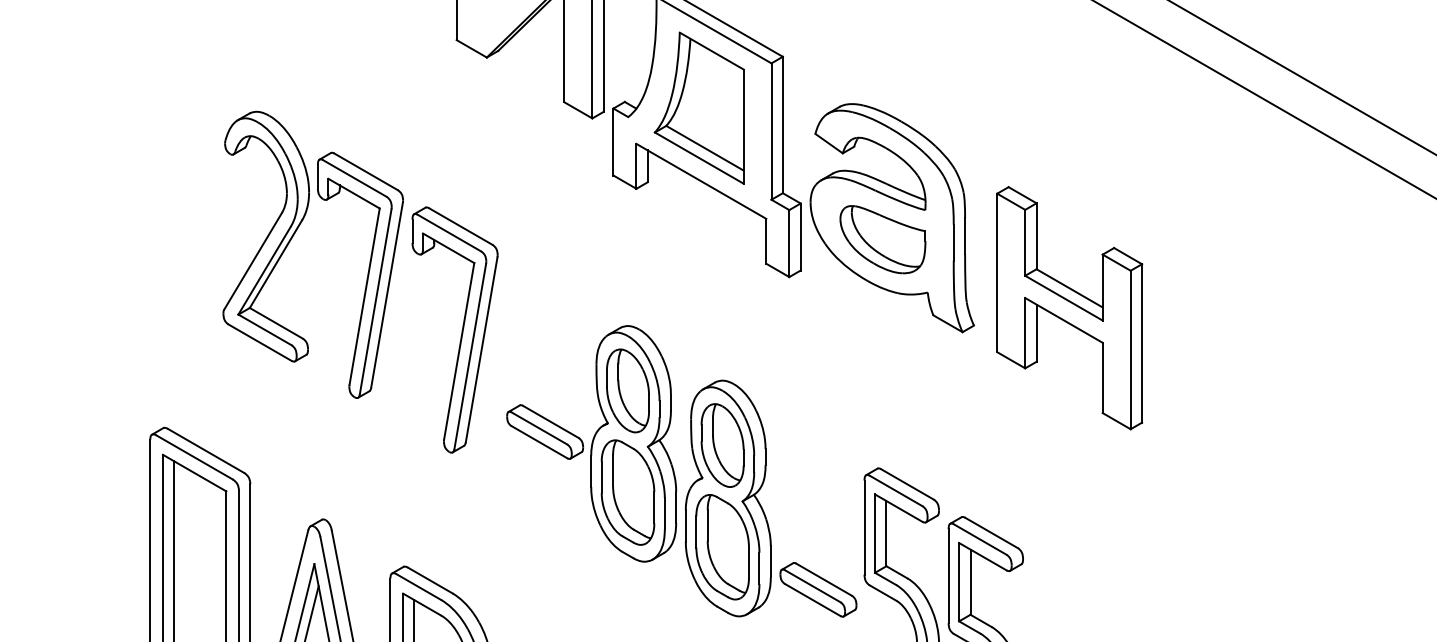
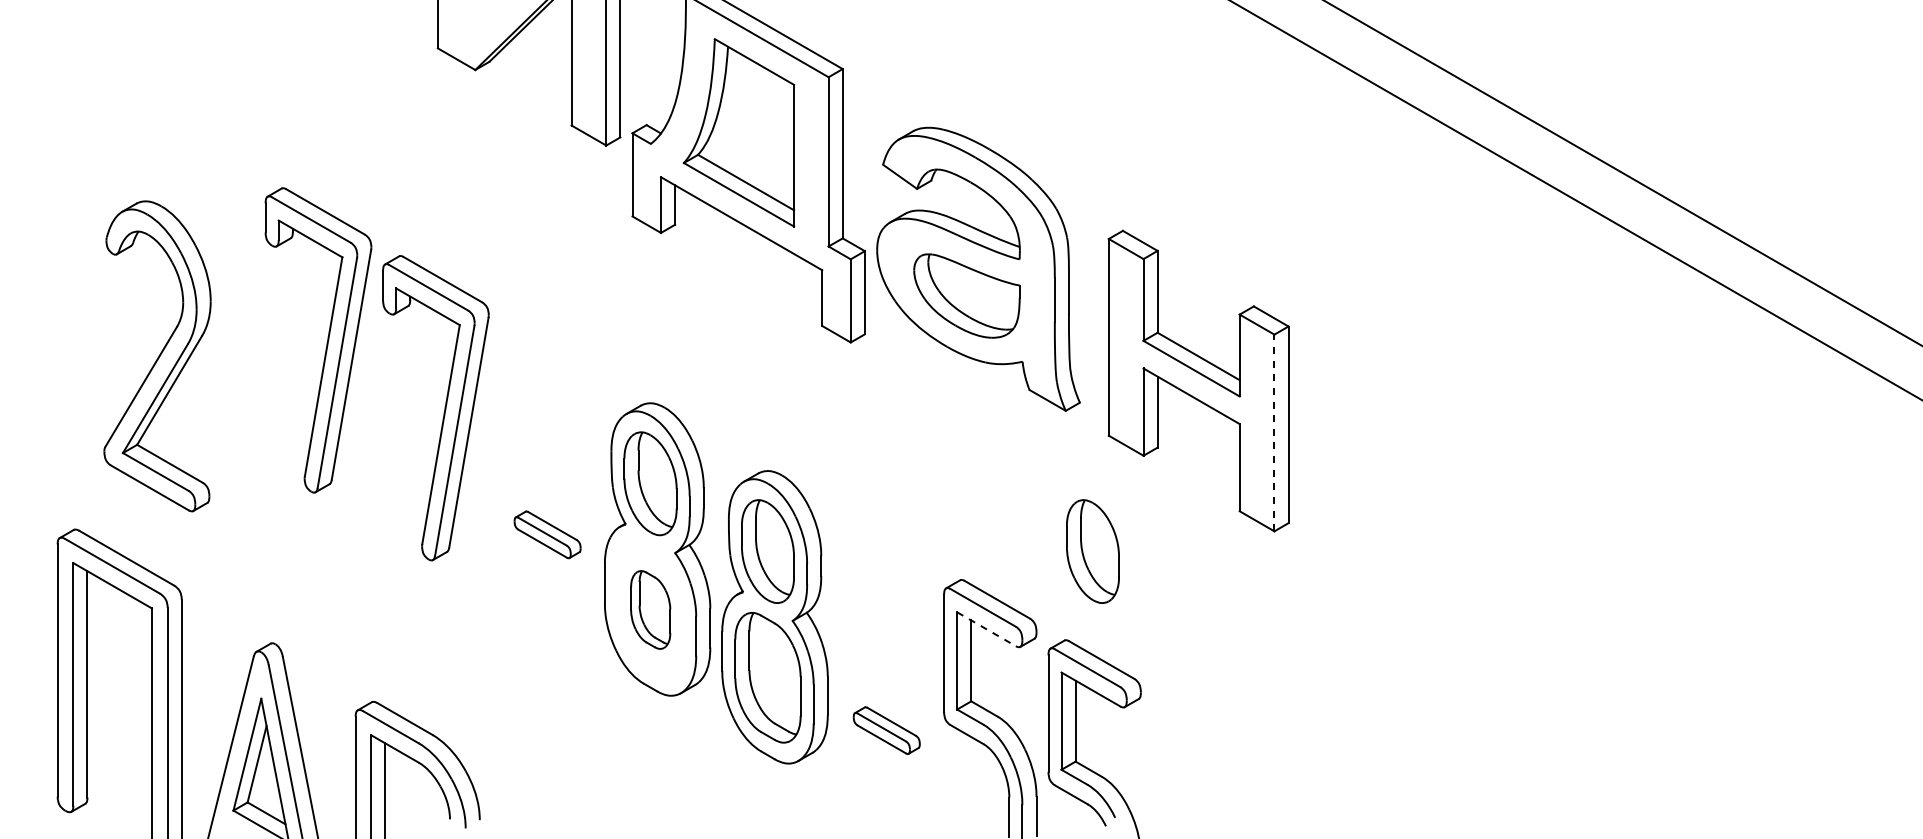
part: (266, 236) -> (157, 356), moved
line: (1130, 349) -> (1274, 432), solid -> dashed
part: (544, 431) -> (547, 534), size x0.7
part: (984, 445) -> (1092, 551), added
part: (627, 492) -> (650, 609), size x0.6
line: (898, 508) -> (986, 629), solid -> dashed
part: (818, 589) -> (886, 730), size x0.7

